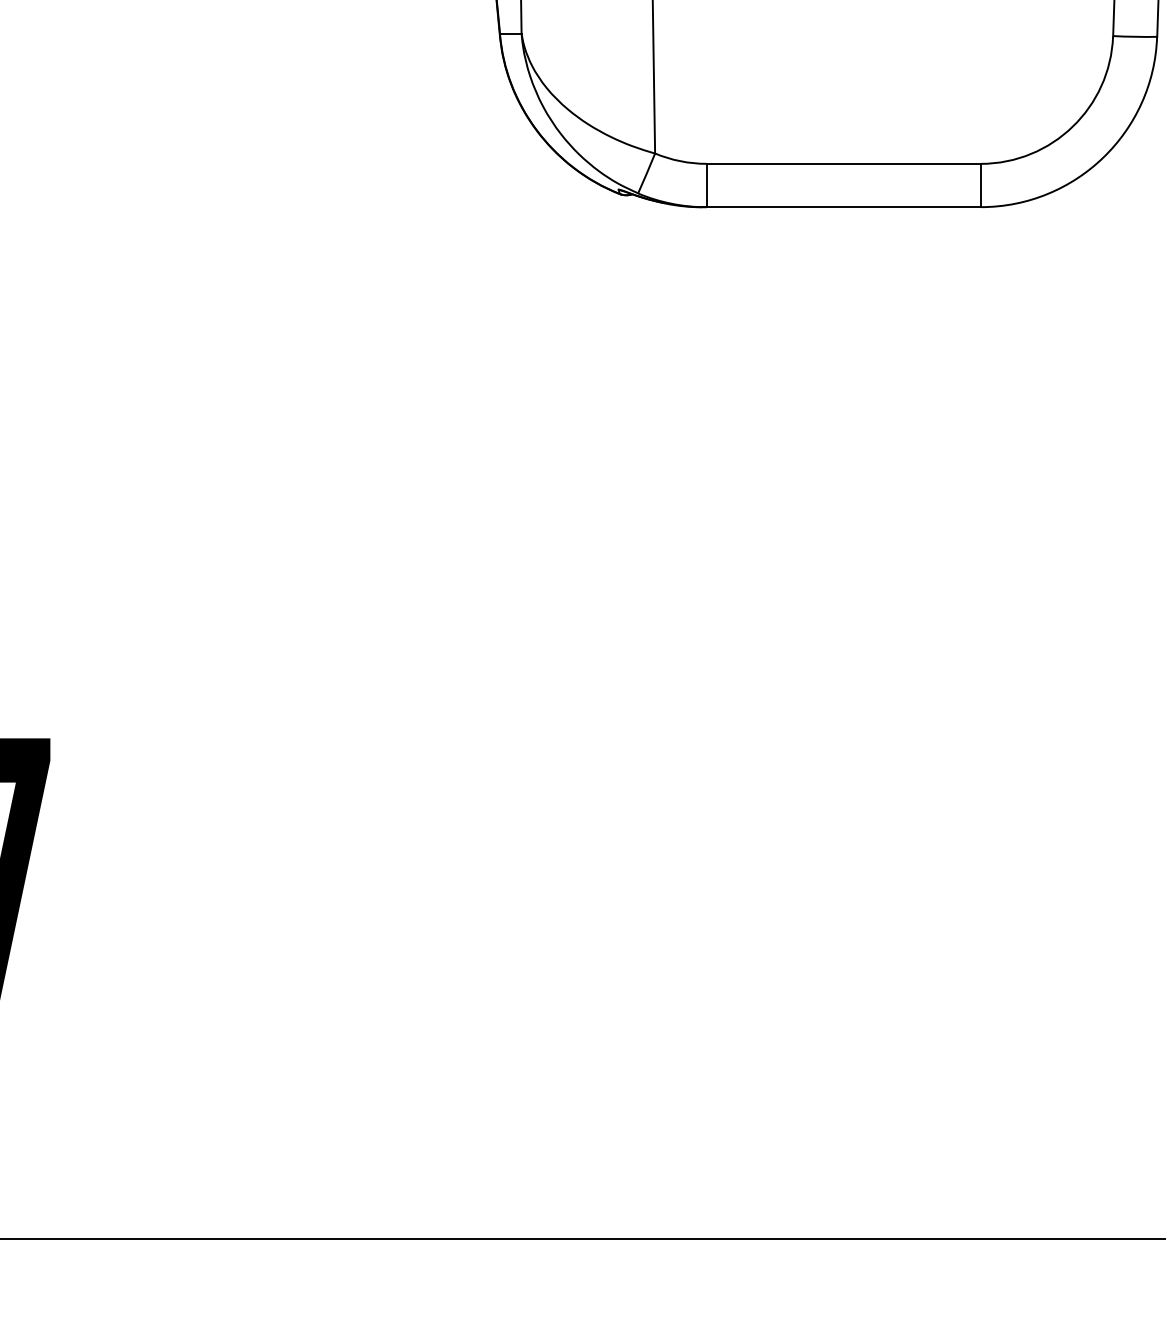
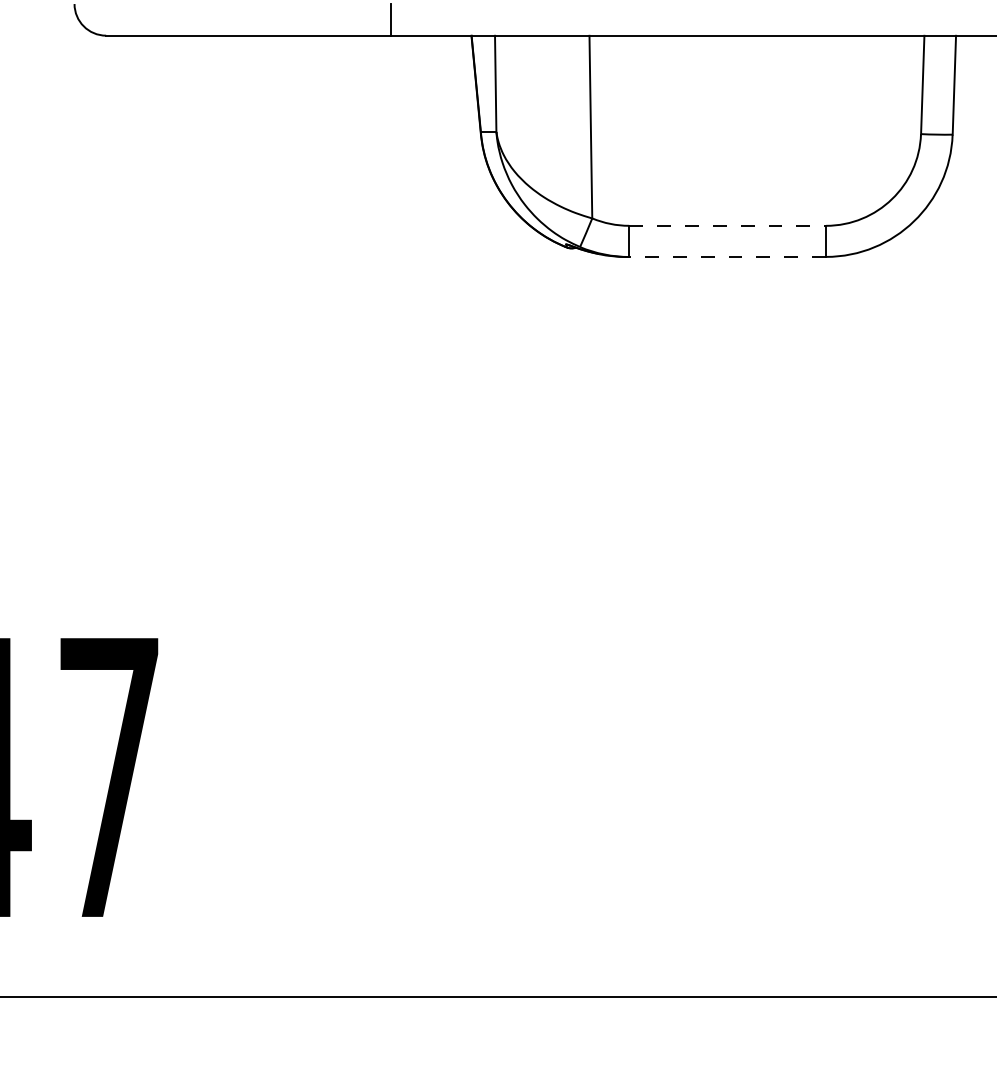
line: (844, 163) -> (728, 225), solid -> dashed
line: (843, 206) -> (727, 256), solid -> dashed

